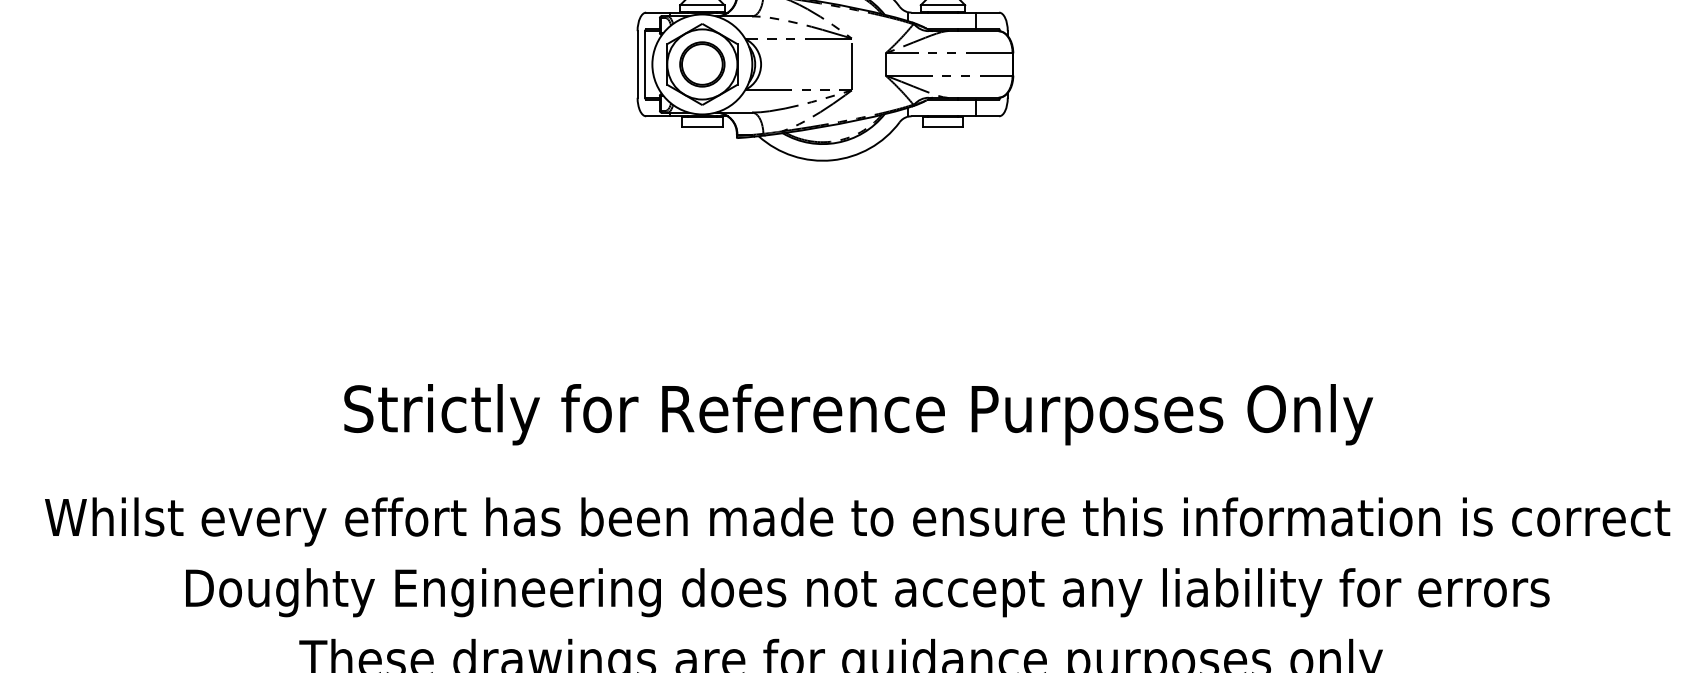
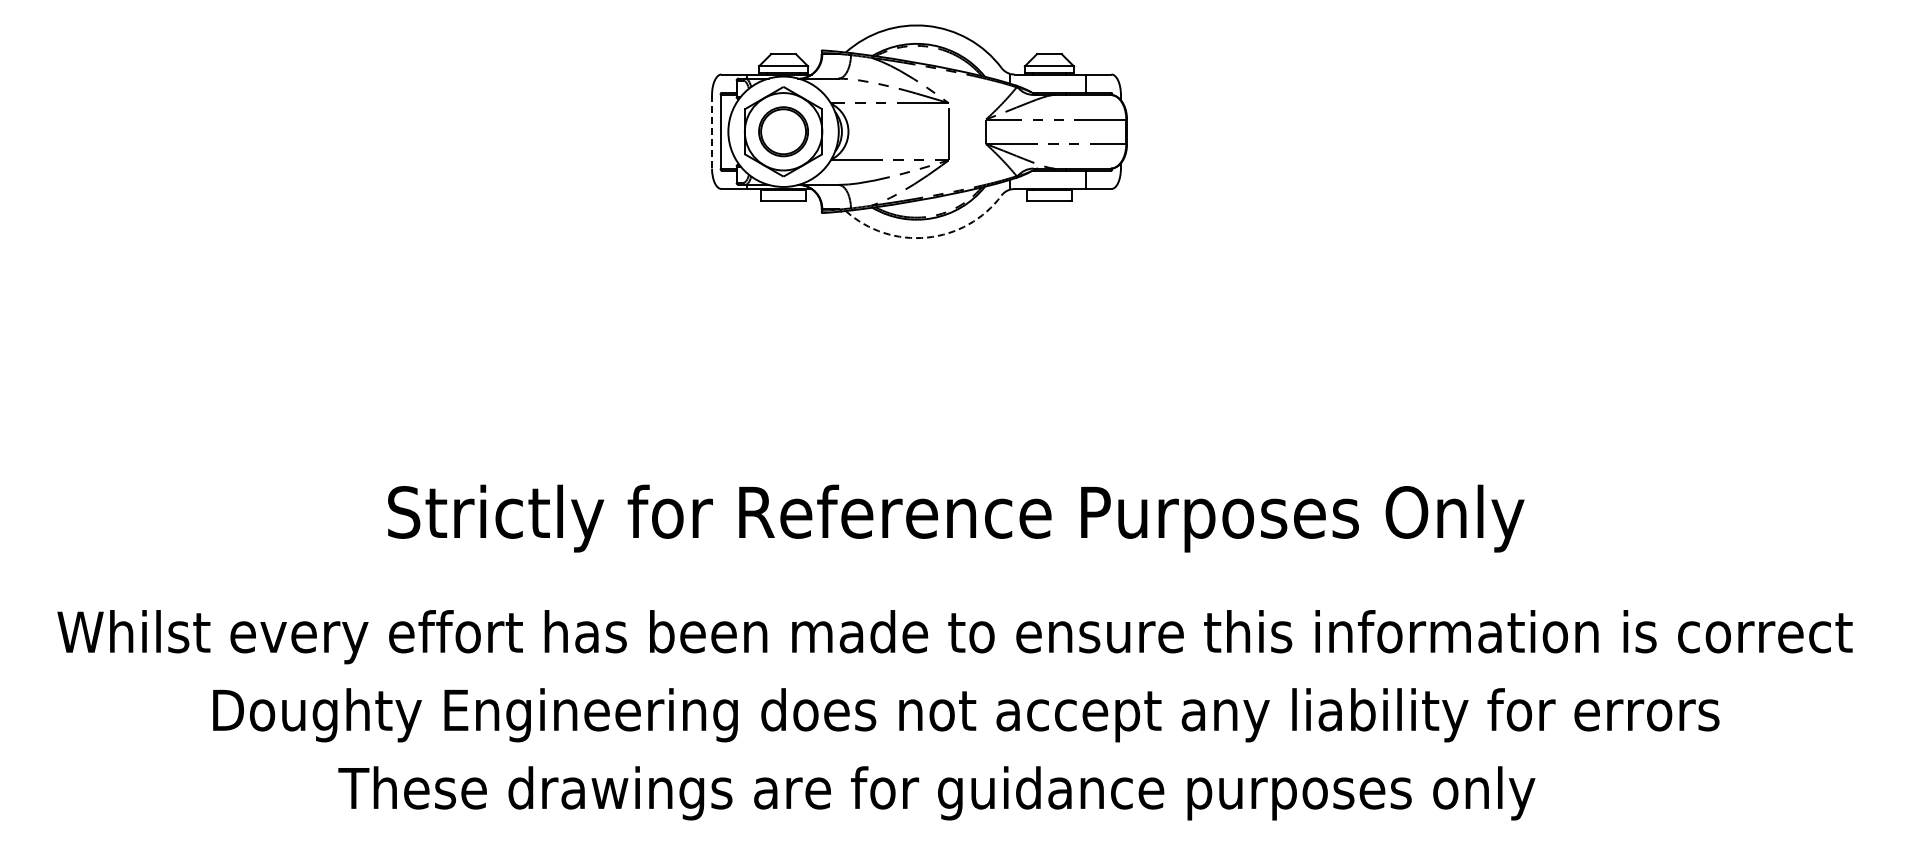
line: (638, 64) -> (712, 131), solid -> dashed
arc: (832, 160) -> (927, 237), solid -> dashed

